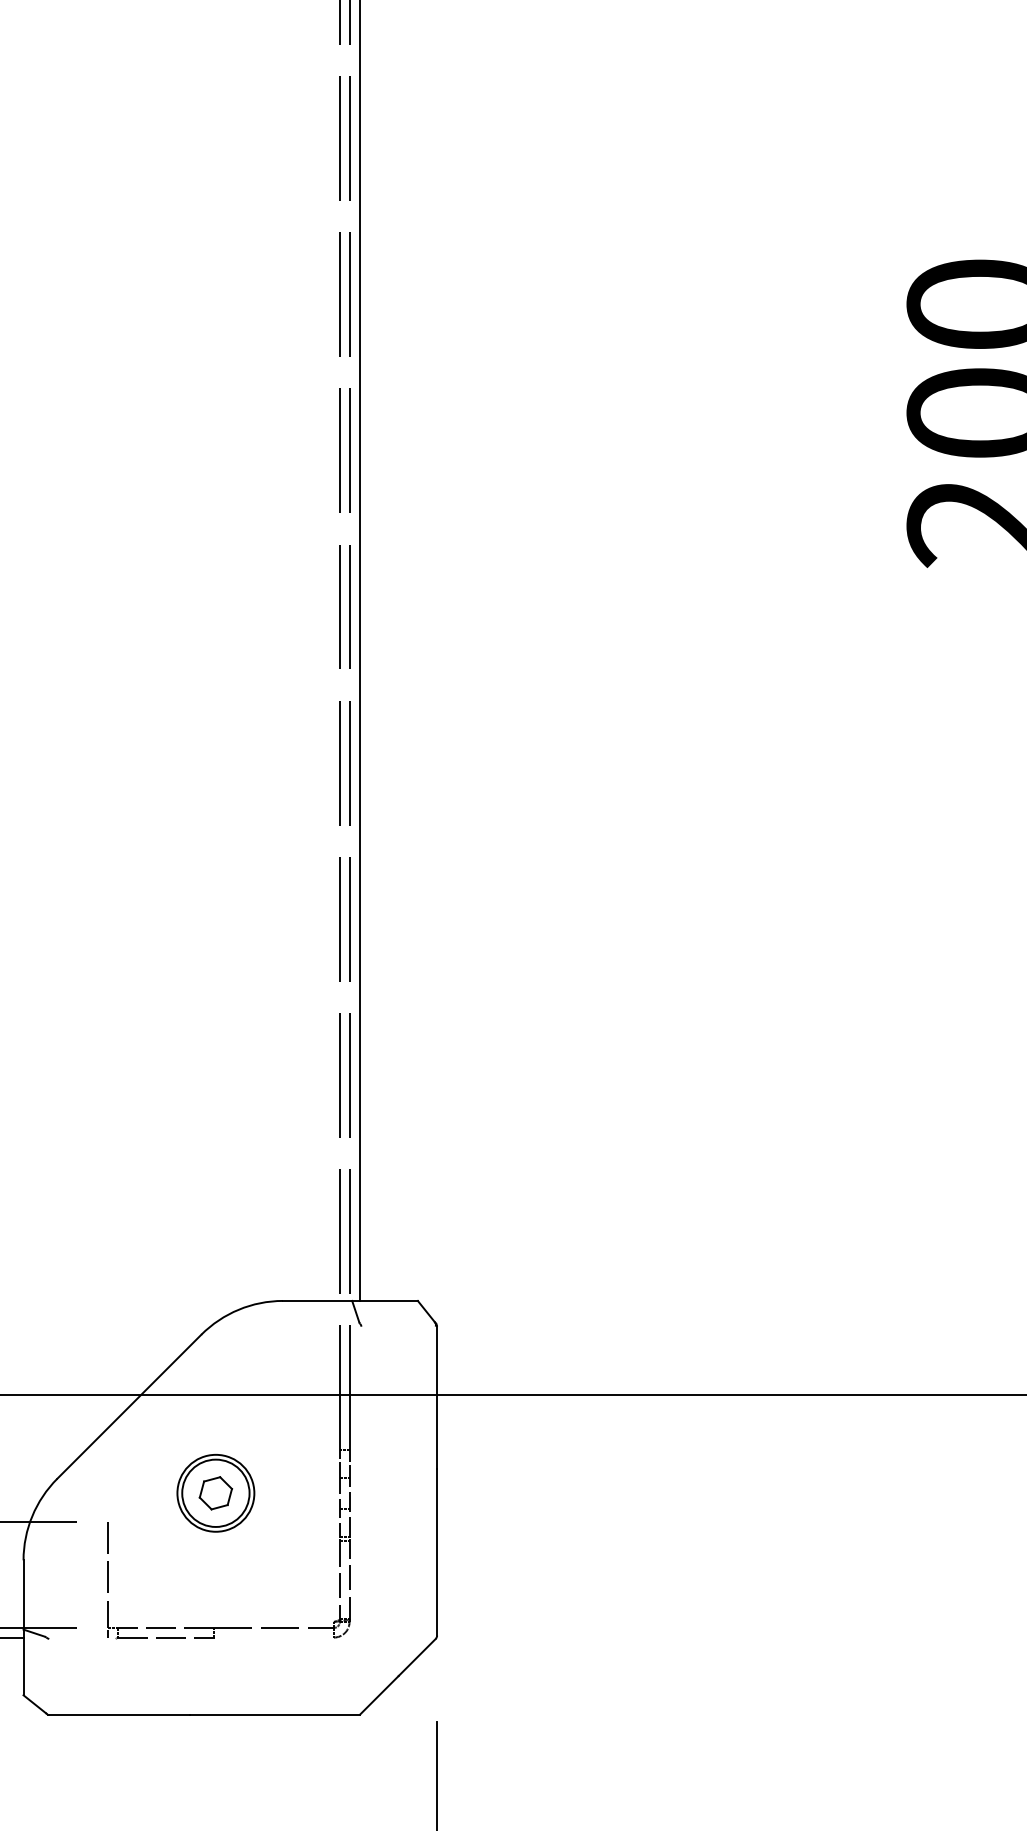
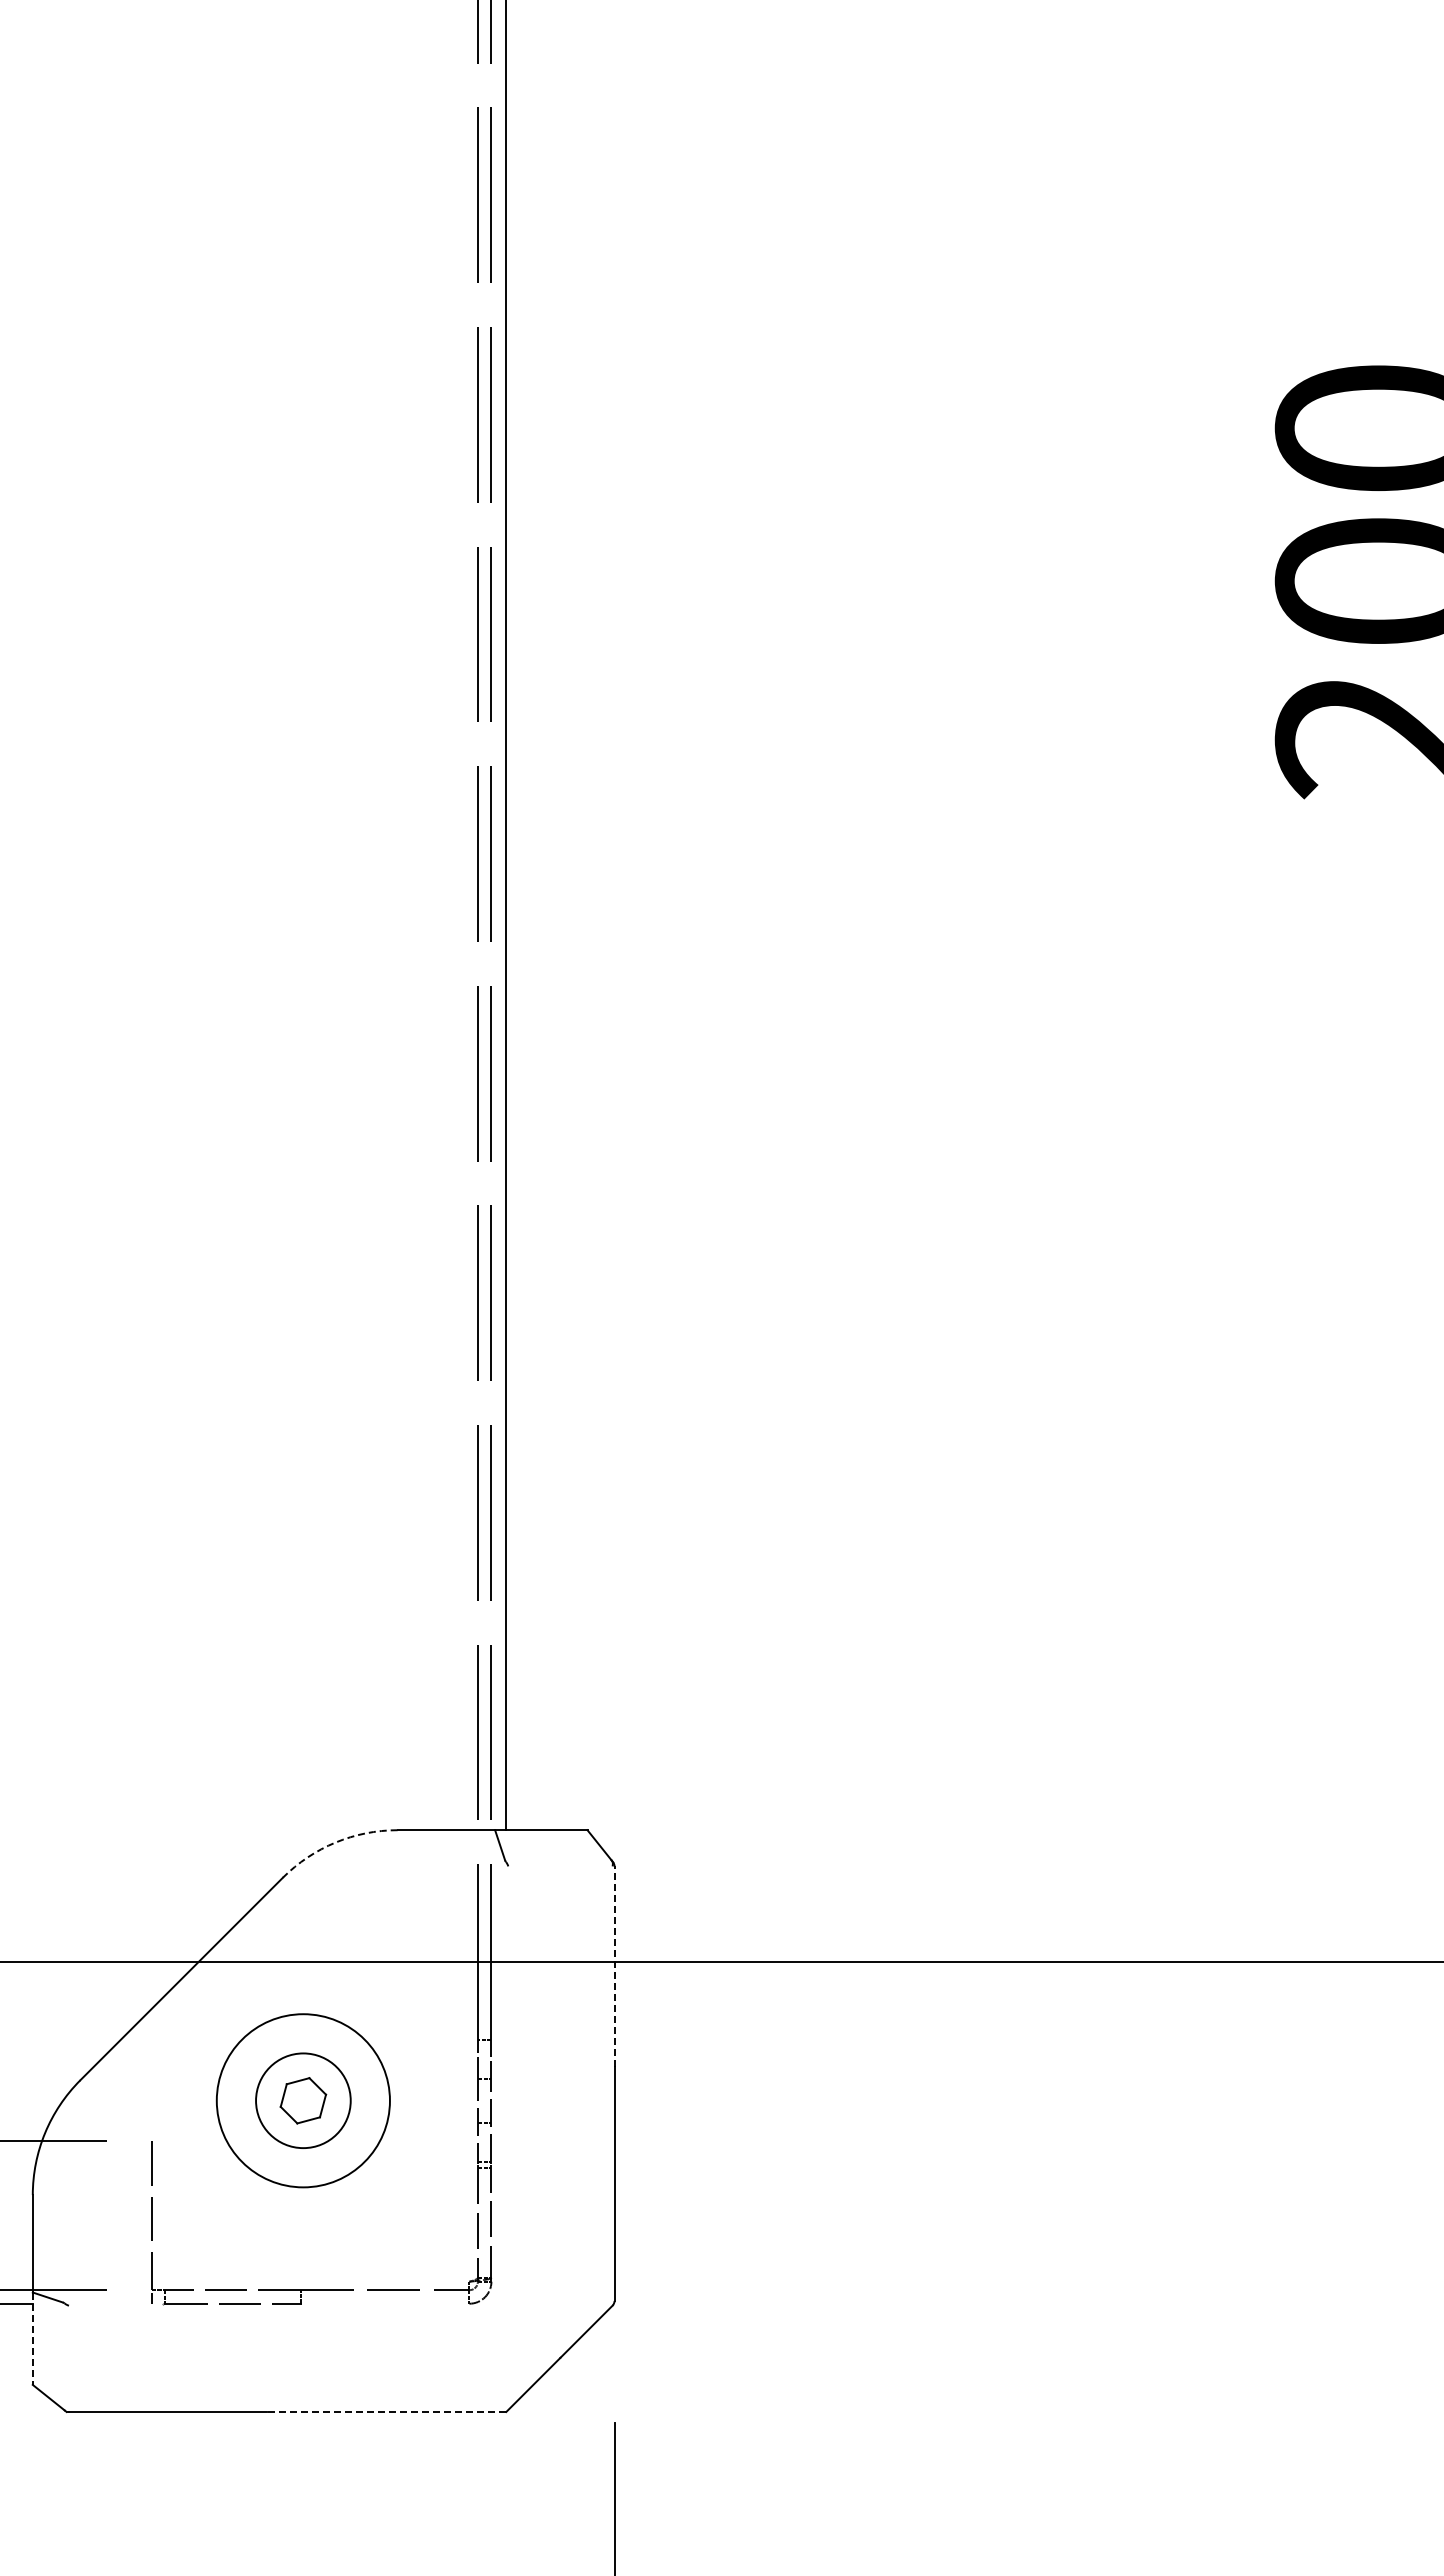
arc: (238, 1309) -> (335, 1842), solid -> dashed
line: (437, 1397) -> (614, 1965), solid -> dashed
circle: (215, 1493) -> (303, 2100), size x1.6
line: (23, 1663) -> (32, 2339), solid -> dashed
line: (274, 1714) -> (386, 2411), solid -> dashed

